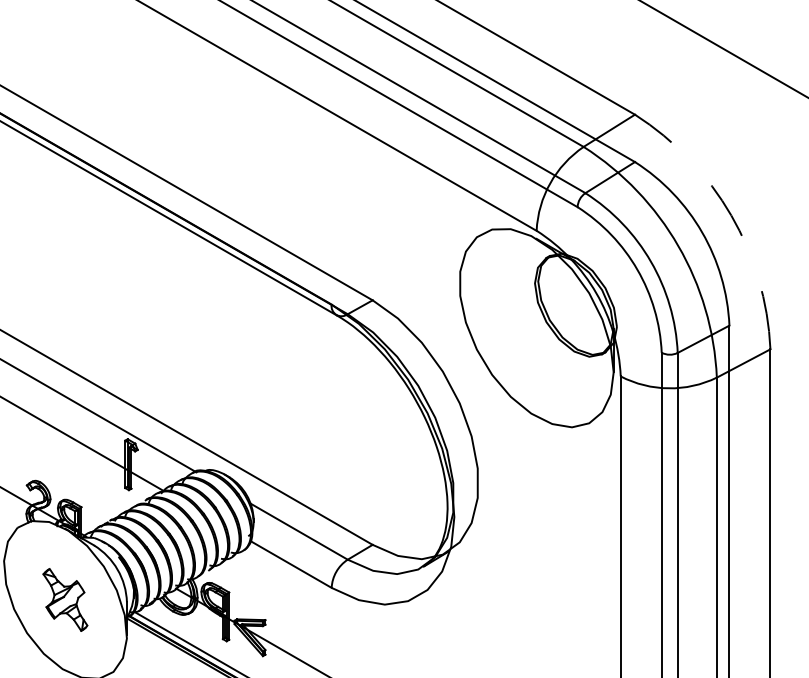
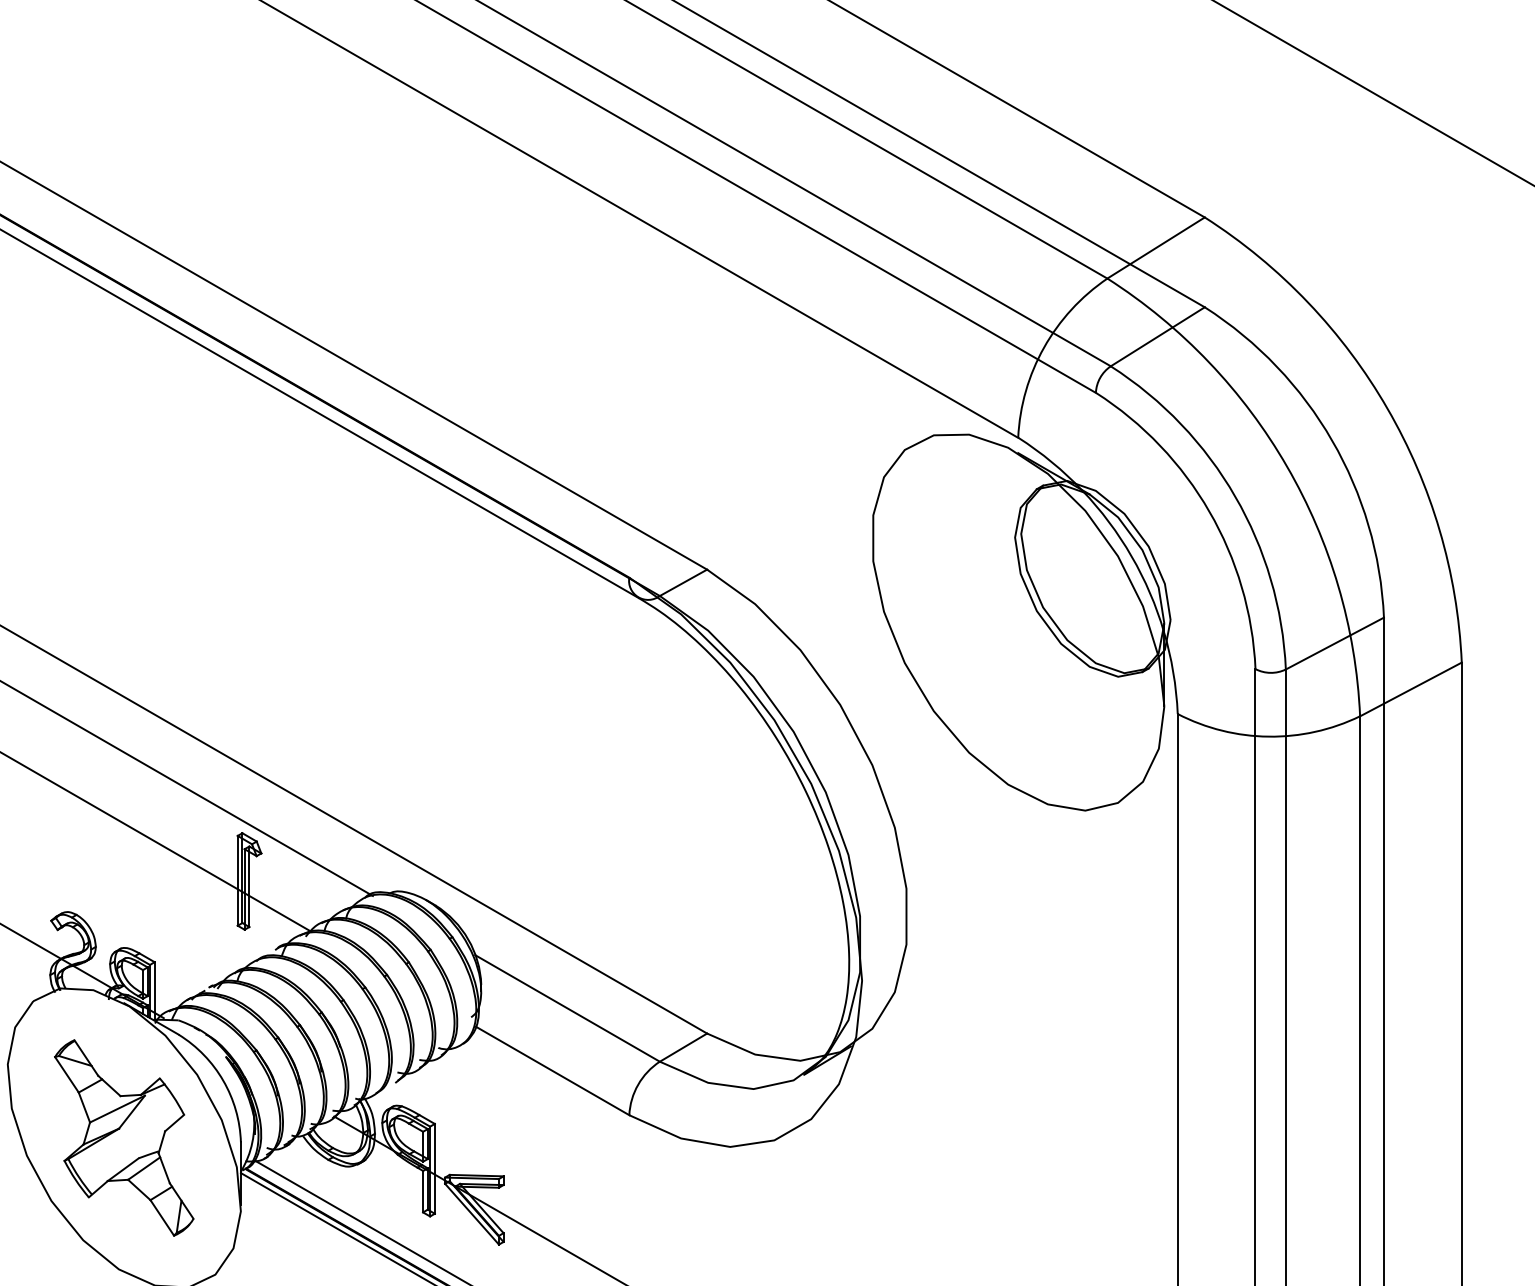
arc: (731, 215) -> (1387, 408), dashed -> solid
part: (65, 599) -> (124, 1137), size x1.67

